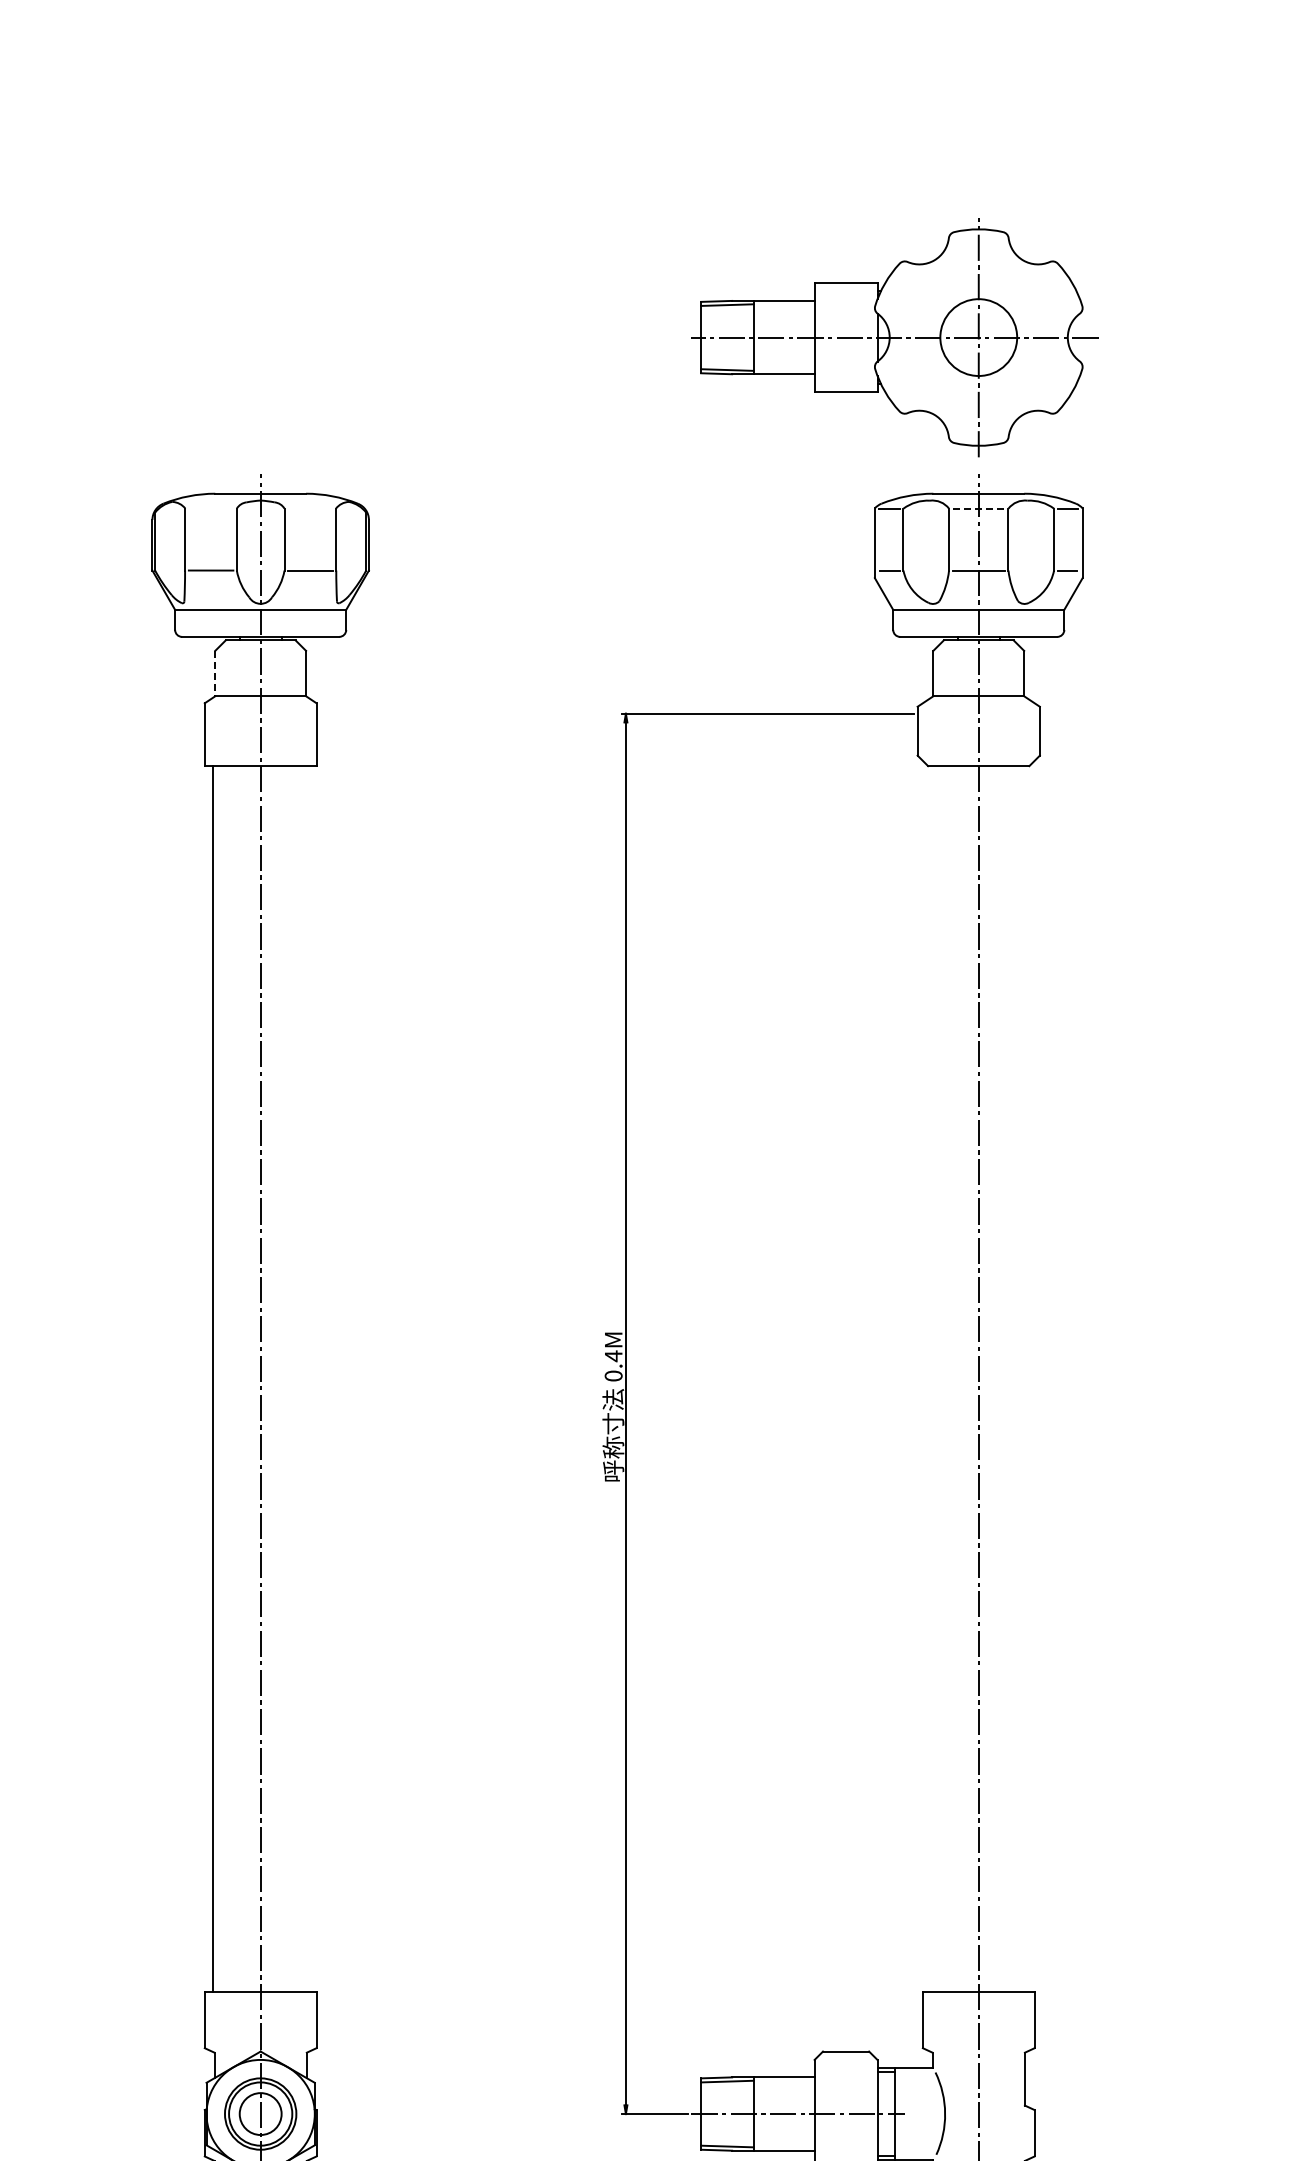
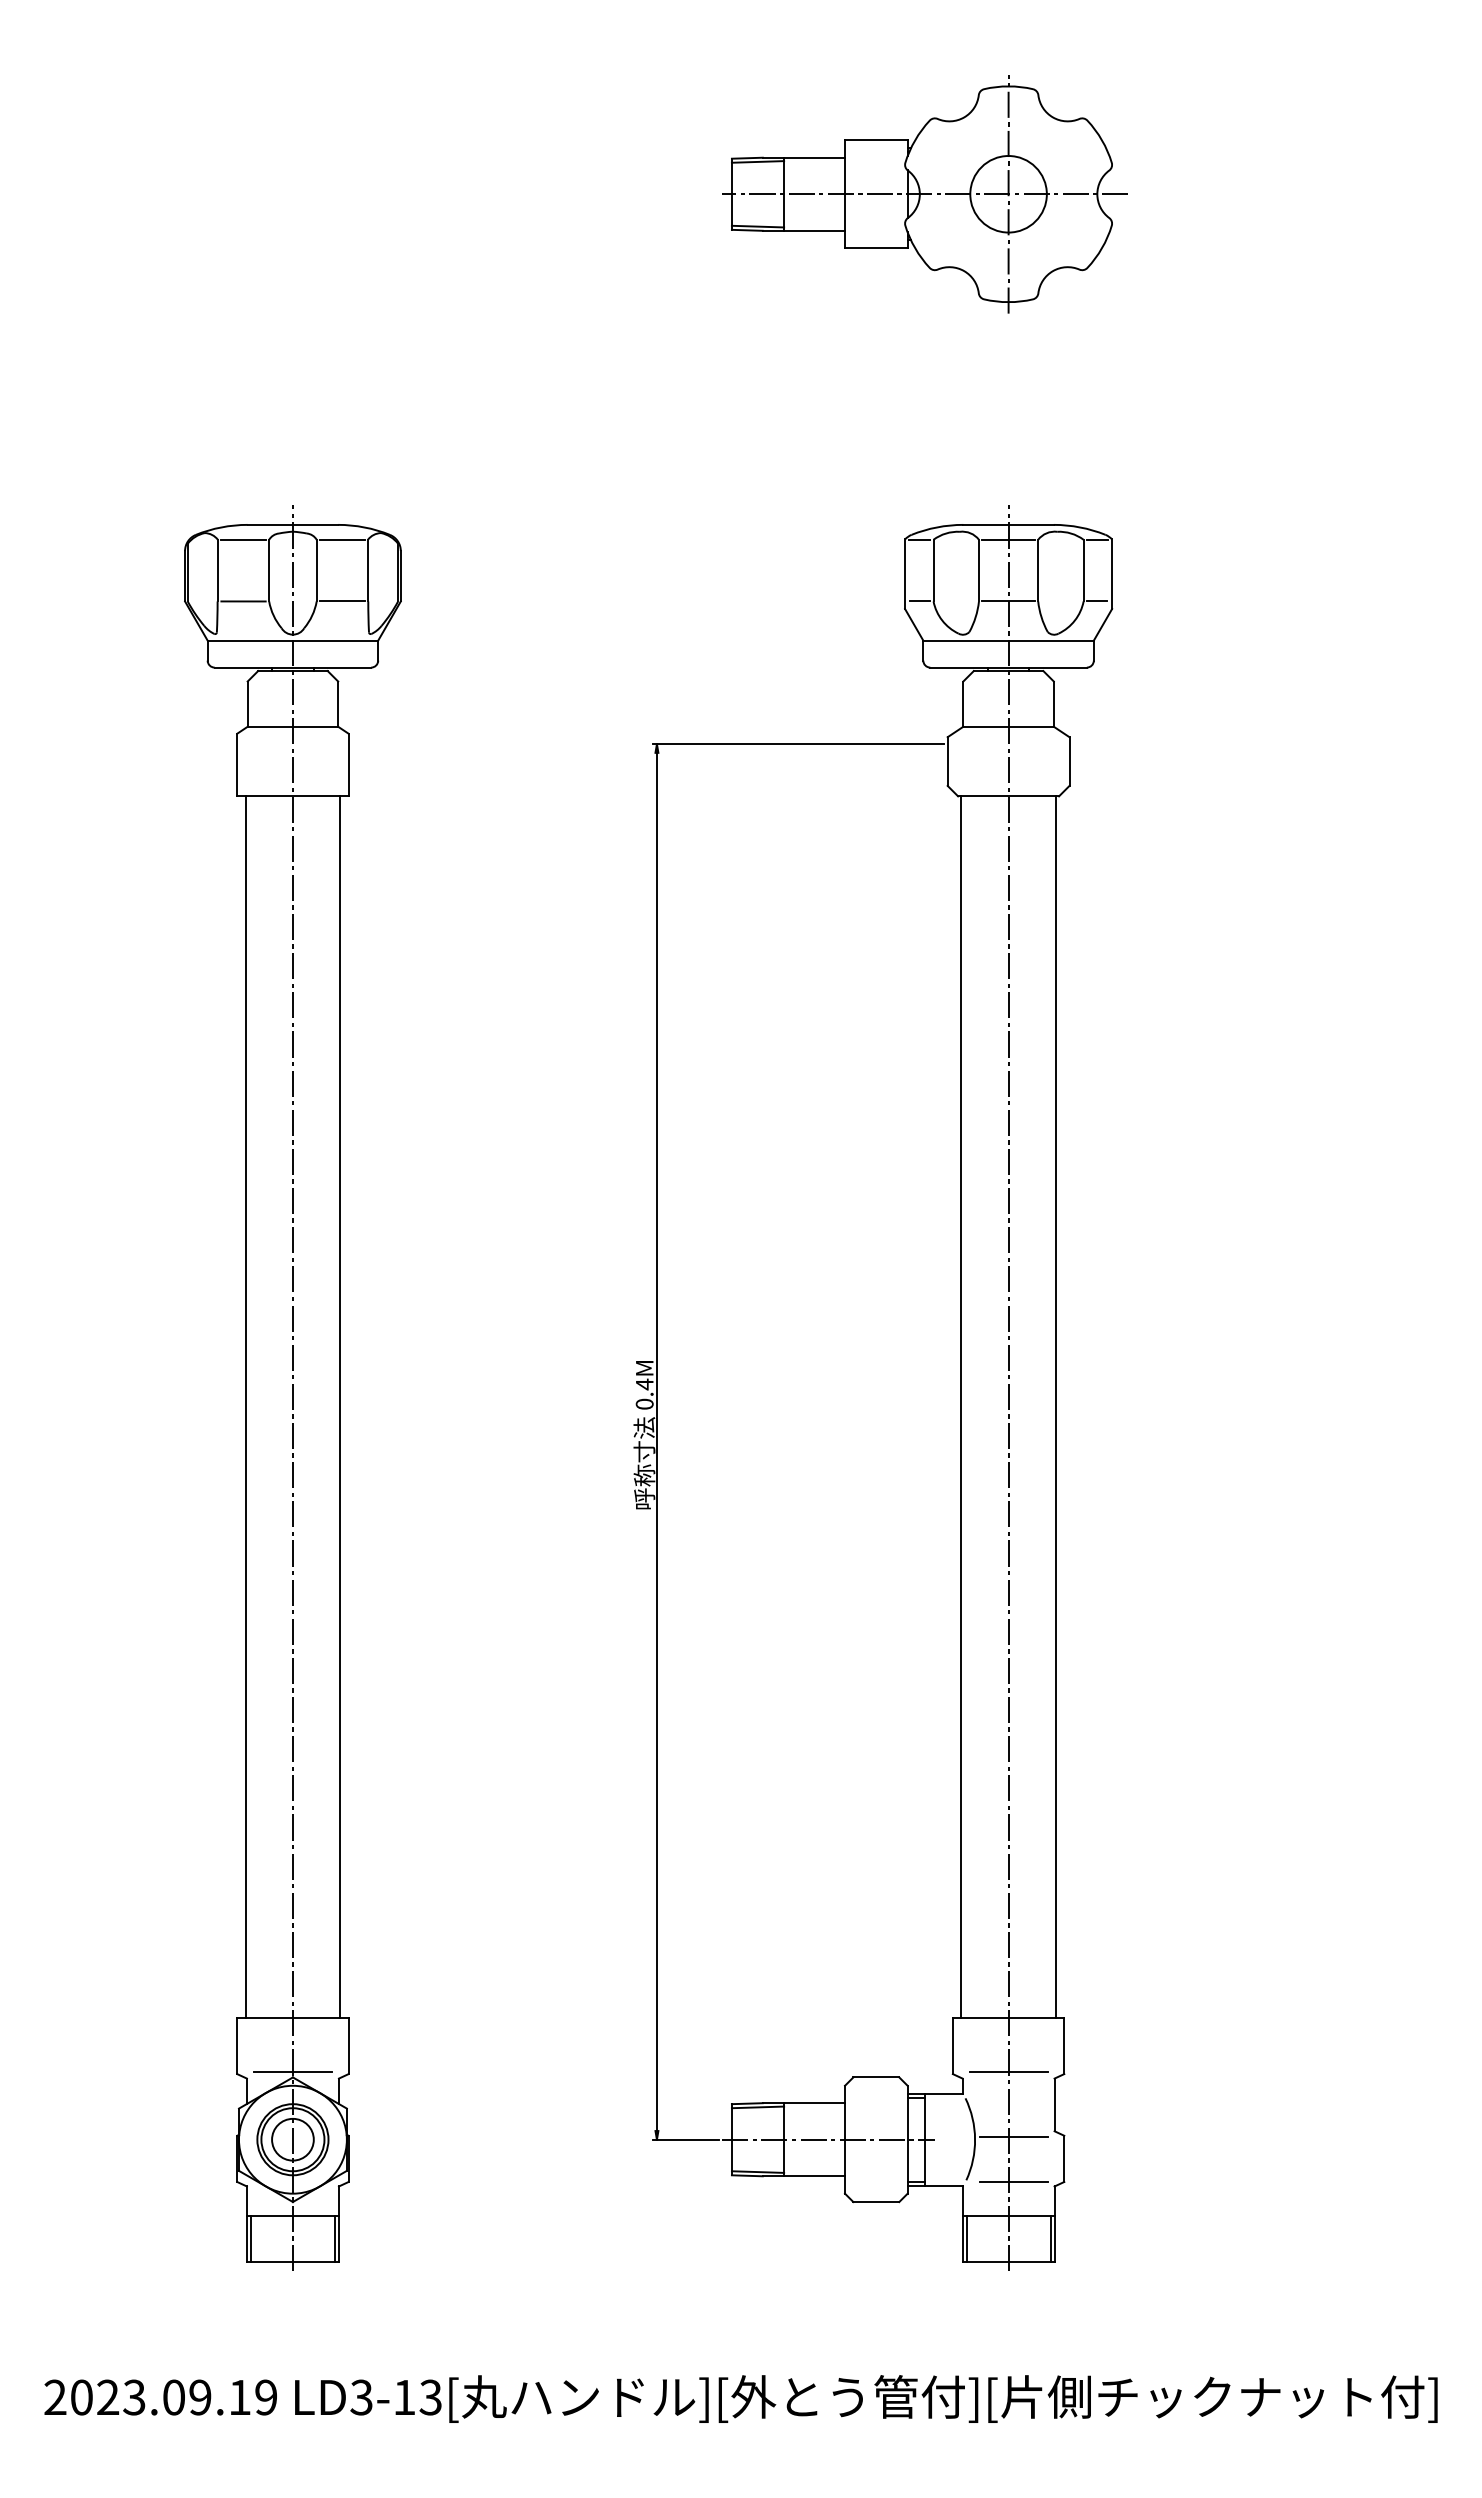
part: (894, 337) -> (924, 194), moved
line: (211, 508) -> (243, 539), added
line: (310, 508) -> (342, 539), added
line: (979, 508) -> (1009, 539), dashed -> solid
line: (215, 673) -> (247, 704), dashed -> solid
line: (308, 1378) -> (340, 1406), added
line: (931, 1378) -> (961, 1406), added
line: (1025, 1378) -> (1055, 1406), added
line: (260, 2046) -> (292, 2072), added
line: (978, 2046) -> (1008, 2072), added
line: (983, 2111) -> (1013, 2137), added
line: (983, 2155) -> (1013, 2181), added

